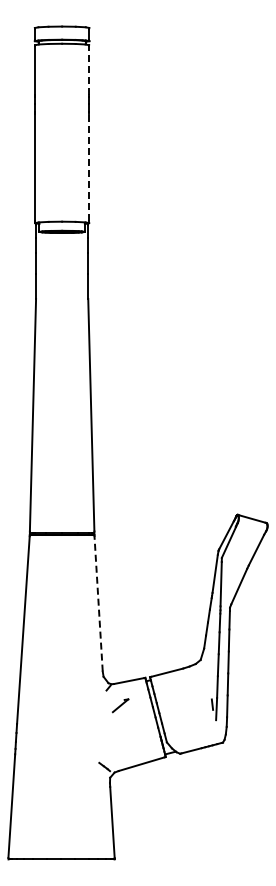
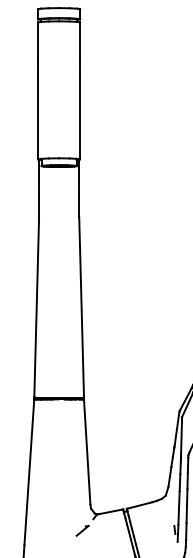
line: (89, 69) -> (80, 41), dashed -> solid
line: (89, 167) -> (80, 116), dashed -> solid
line: (98, 603) -> (87, 452), dashed -> solid
part: (120, 705) -> (82, 530), moved

